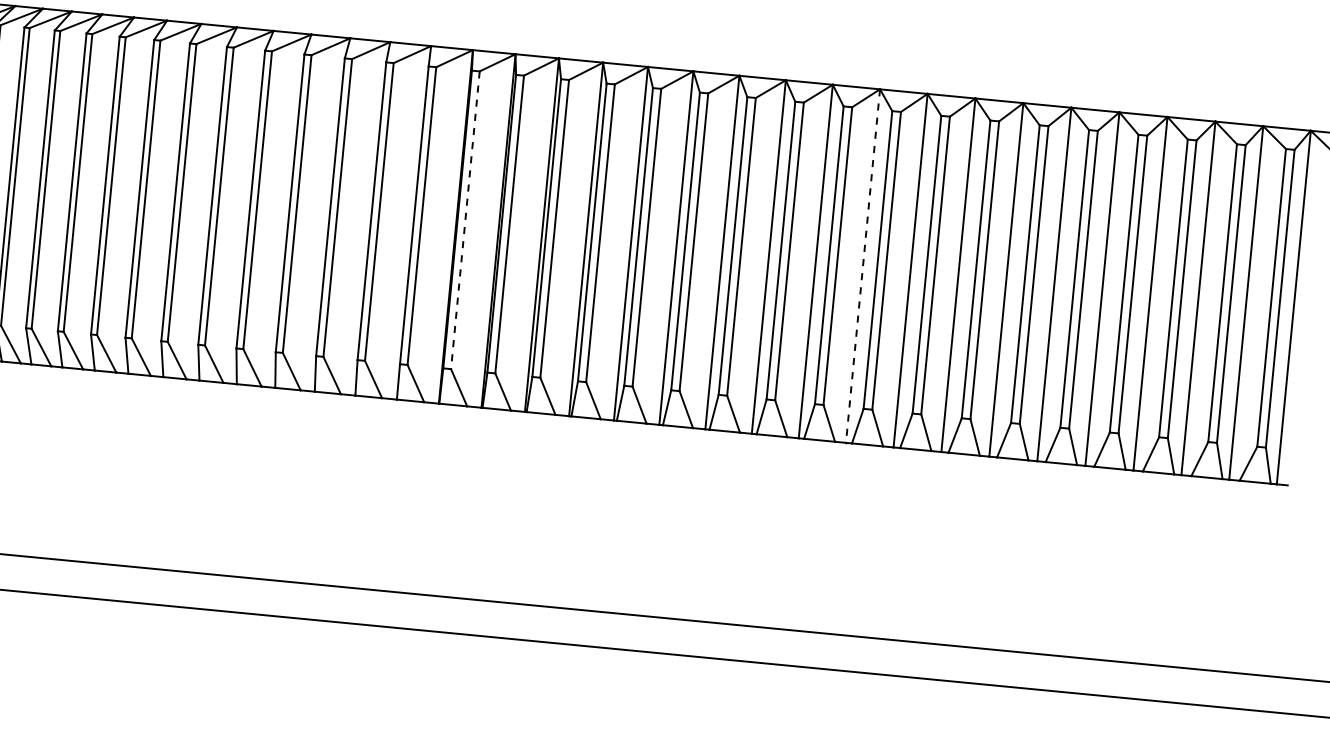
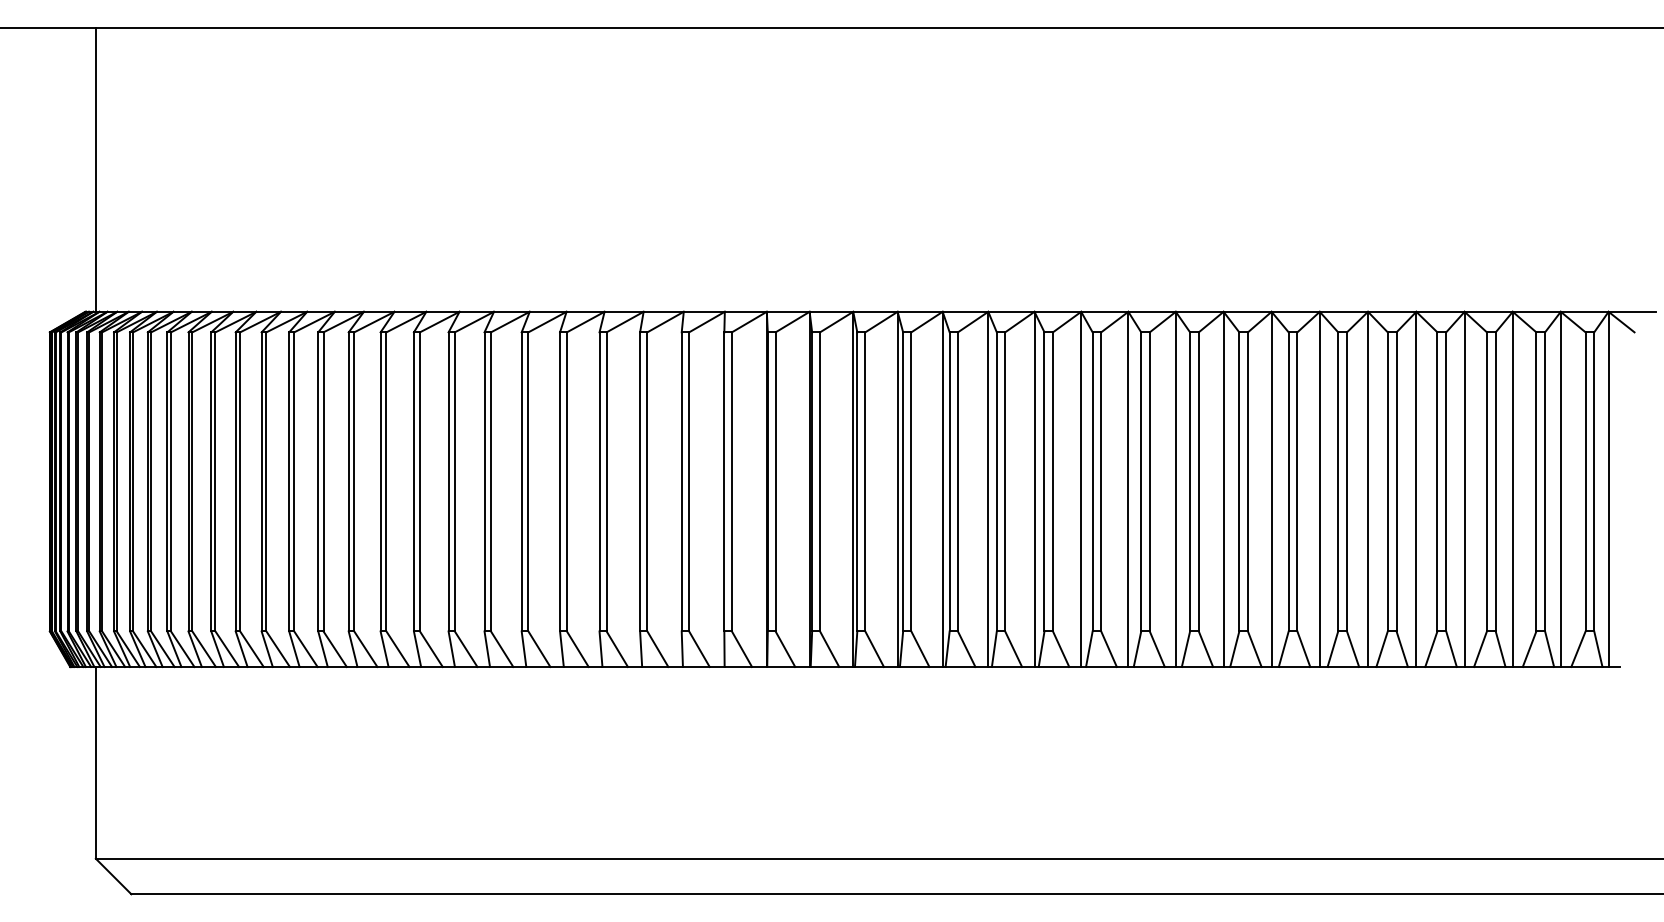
line: (465, 219) -> (775, 481), dashed -> solid
line: (862, 266) -> (1175, 489), dashed -> solid

